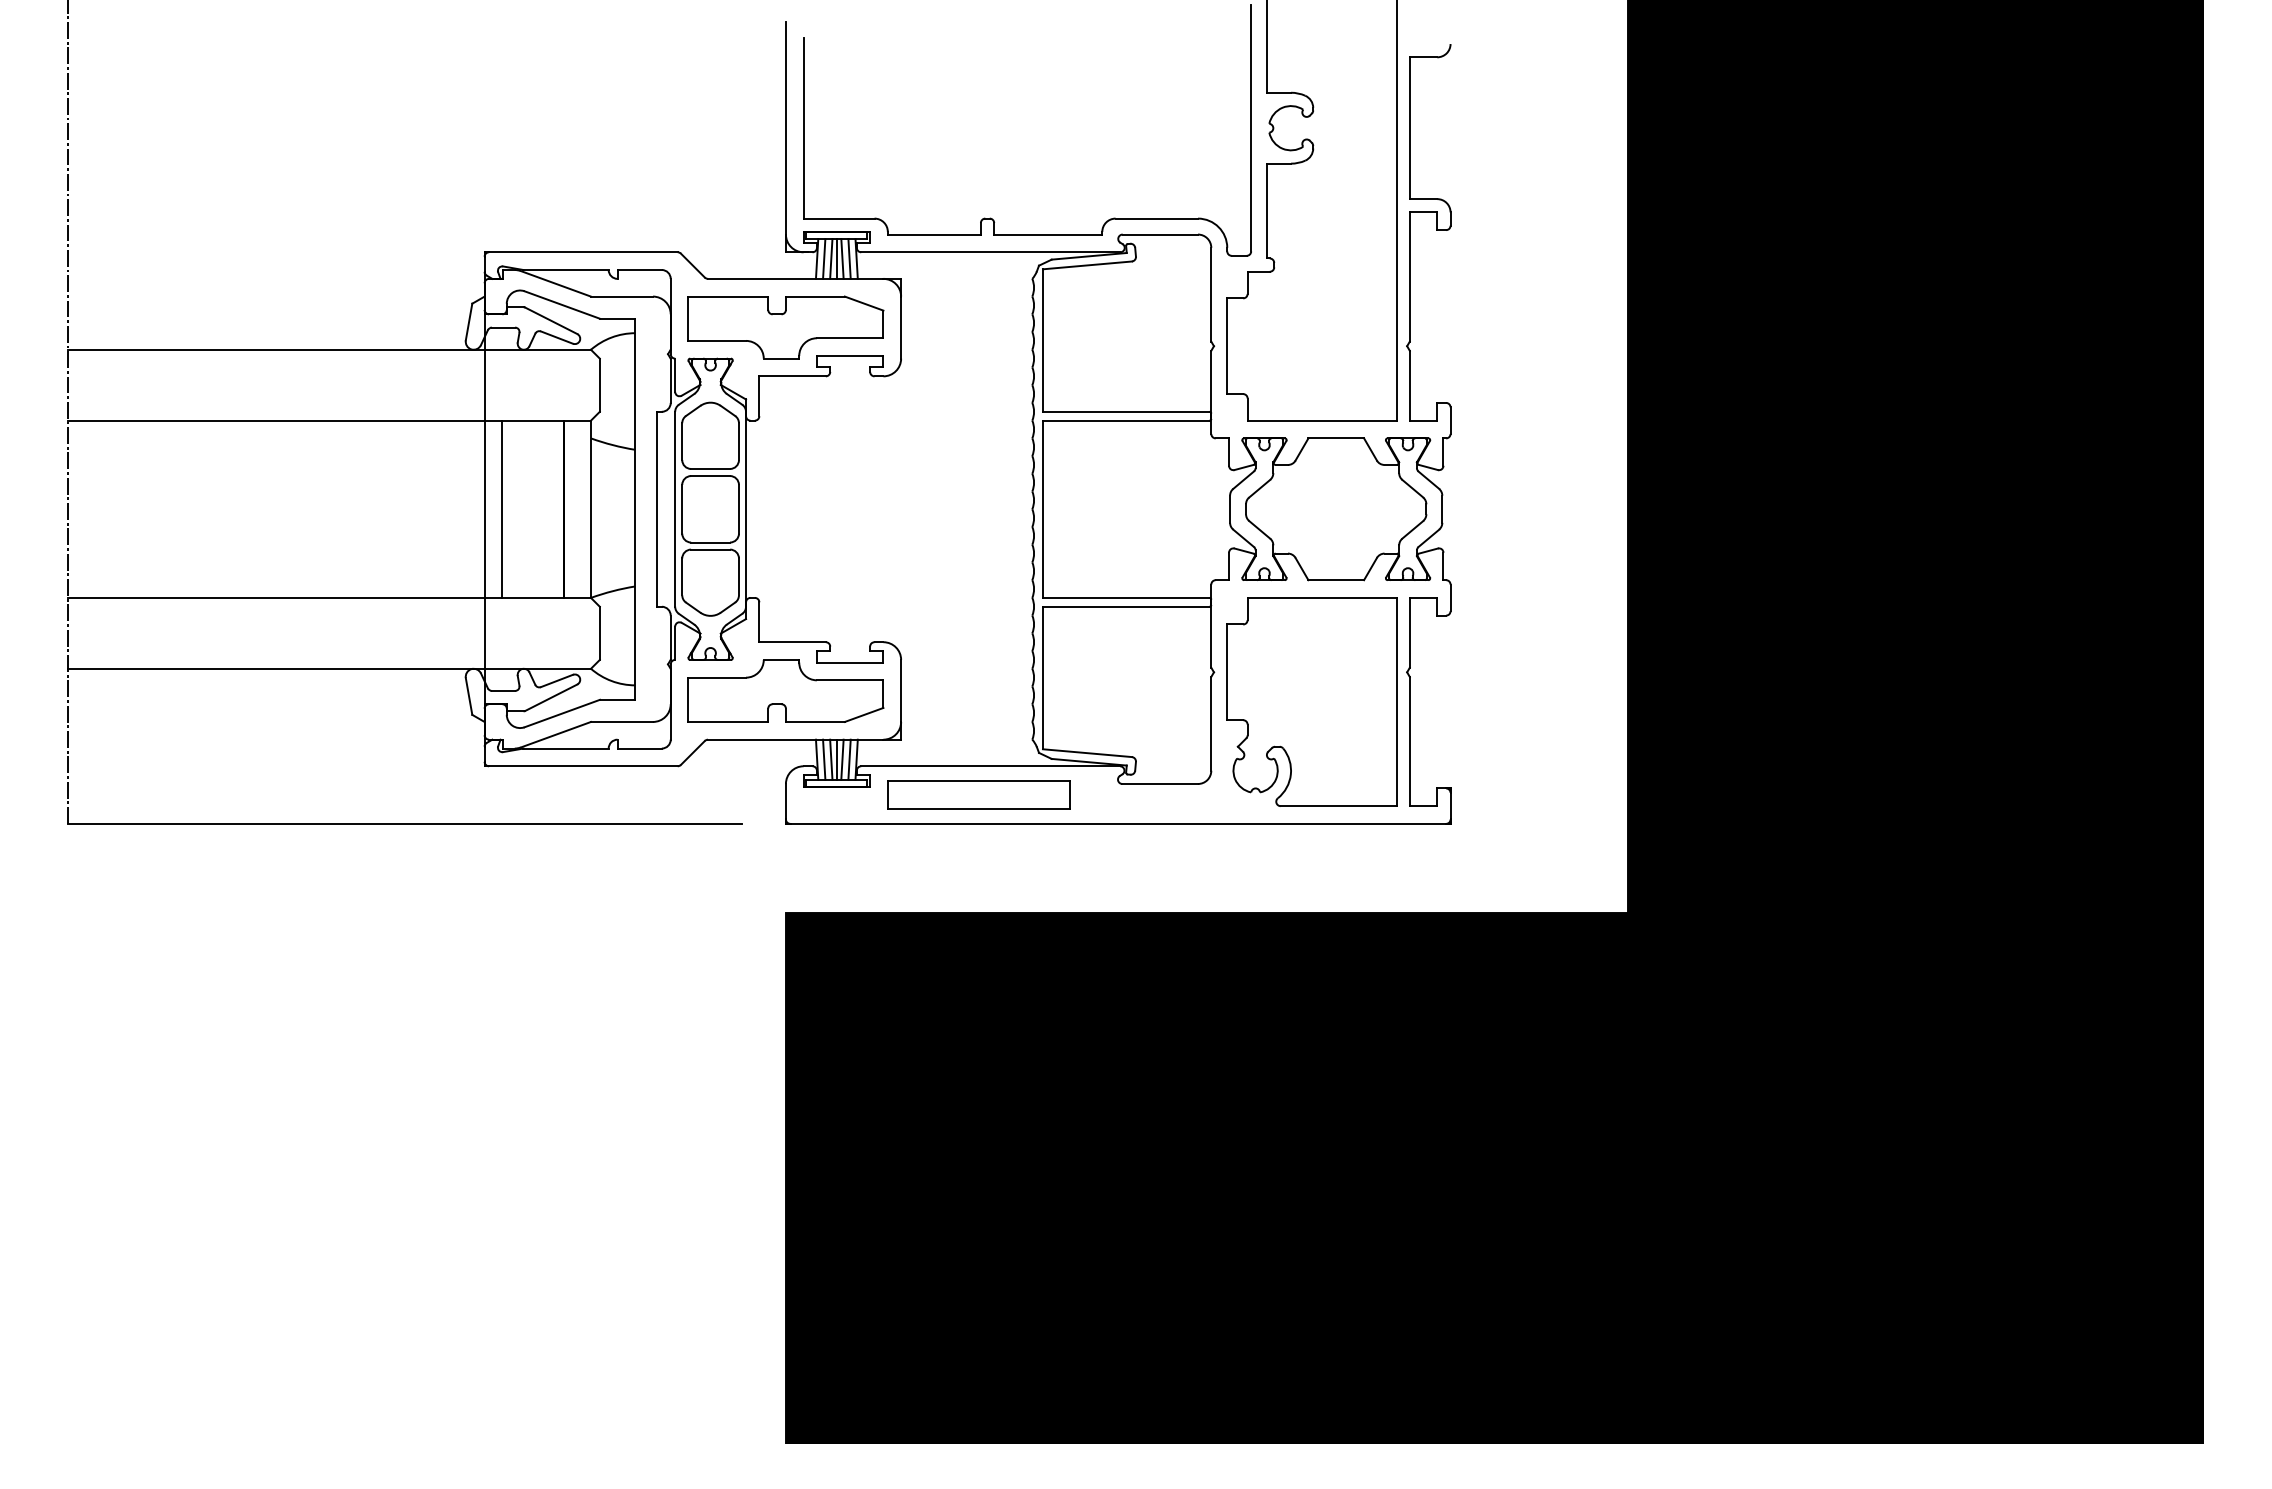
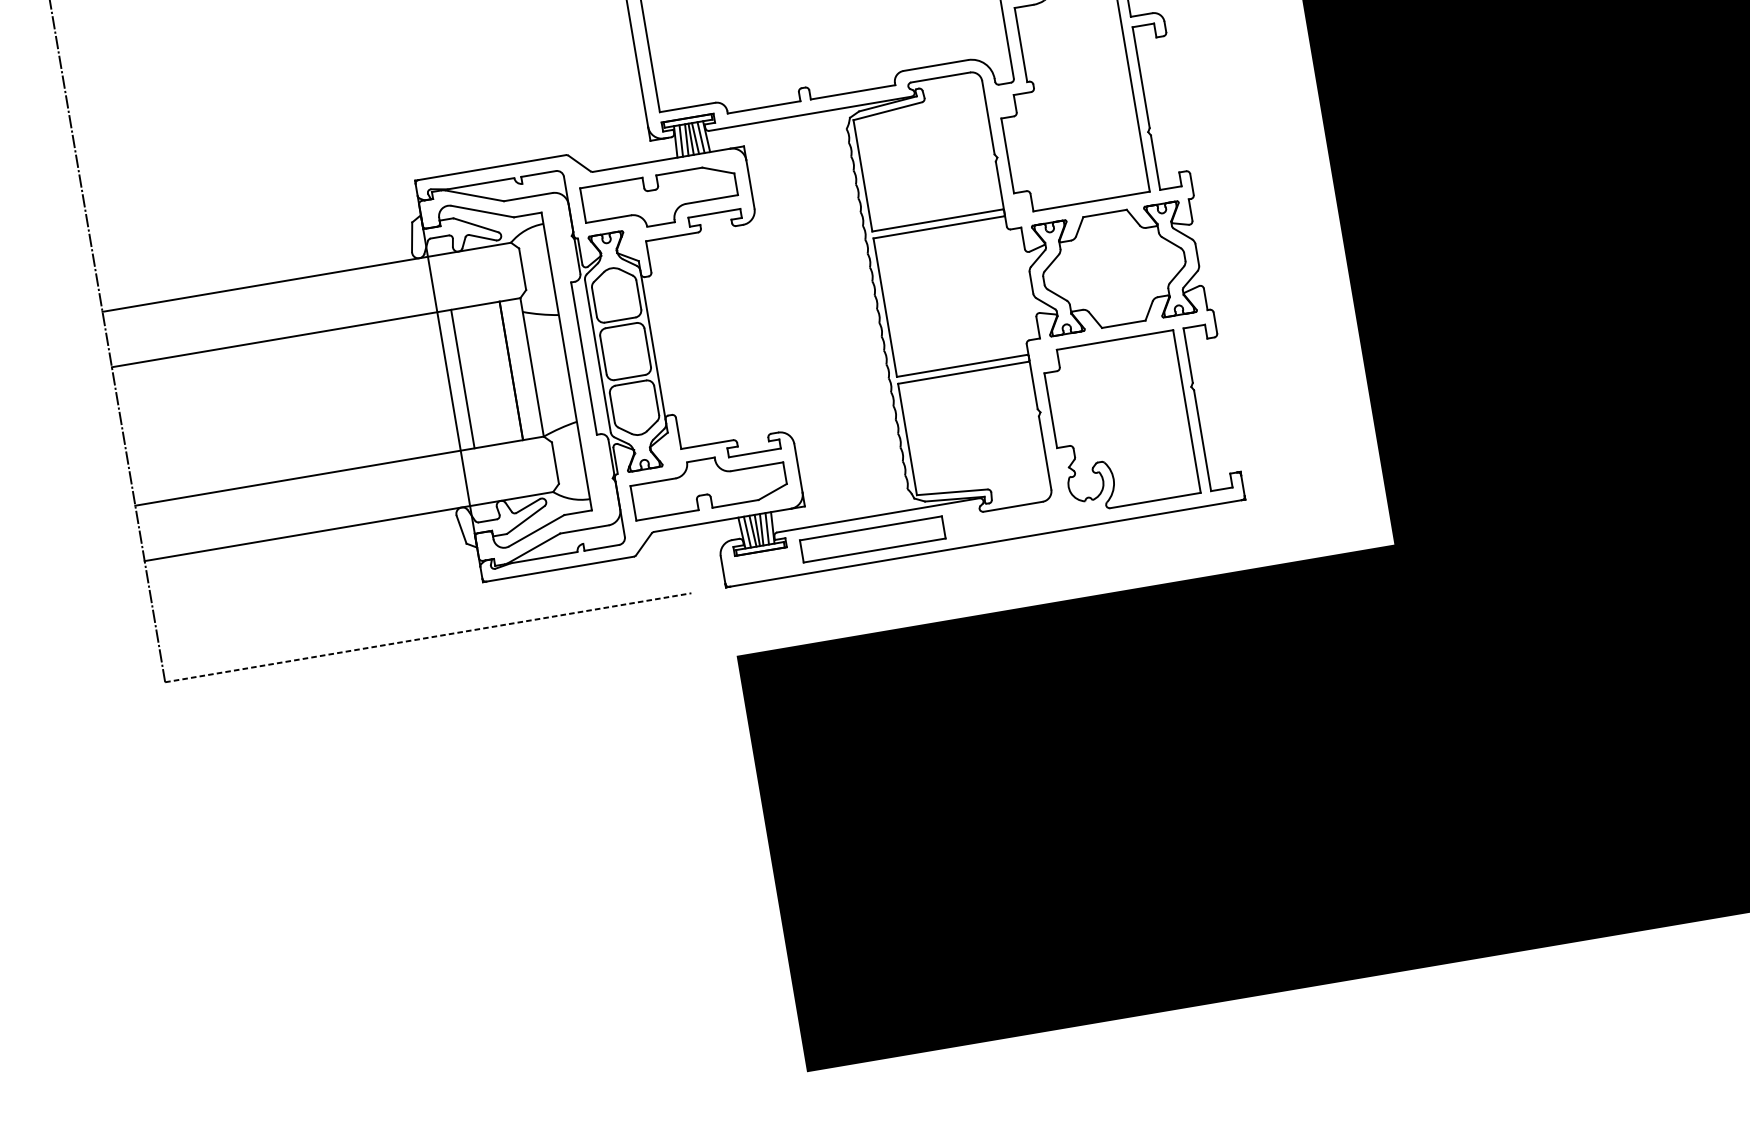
line: (404, 823) -> (427, 637), solid -> dashed

